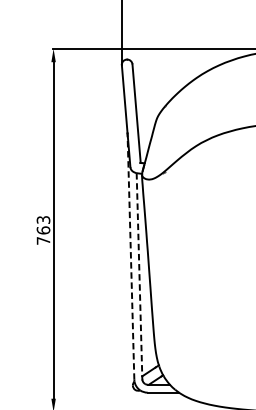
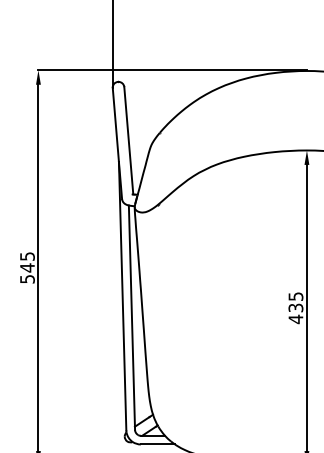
text: (43, 230) -> (27, 267), 763 -> 545
line: (130, 255) -> (122, 295), dashed -> solid
line: (139, 275) -> (131, 316), dashed -> solid

